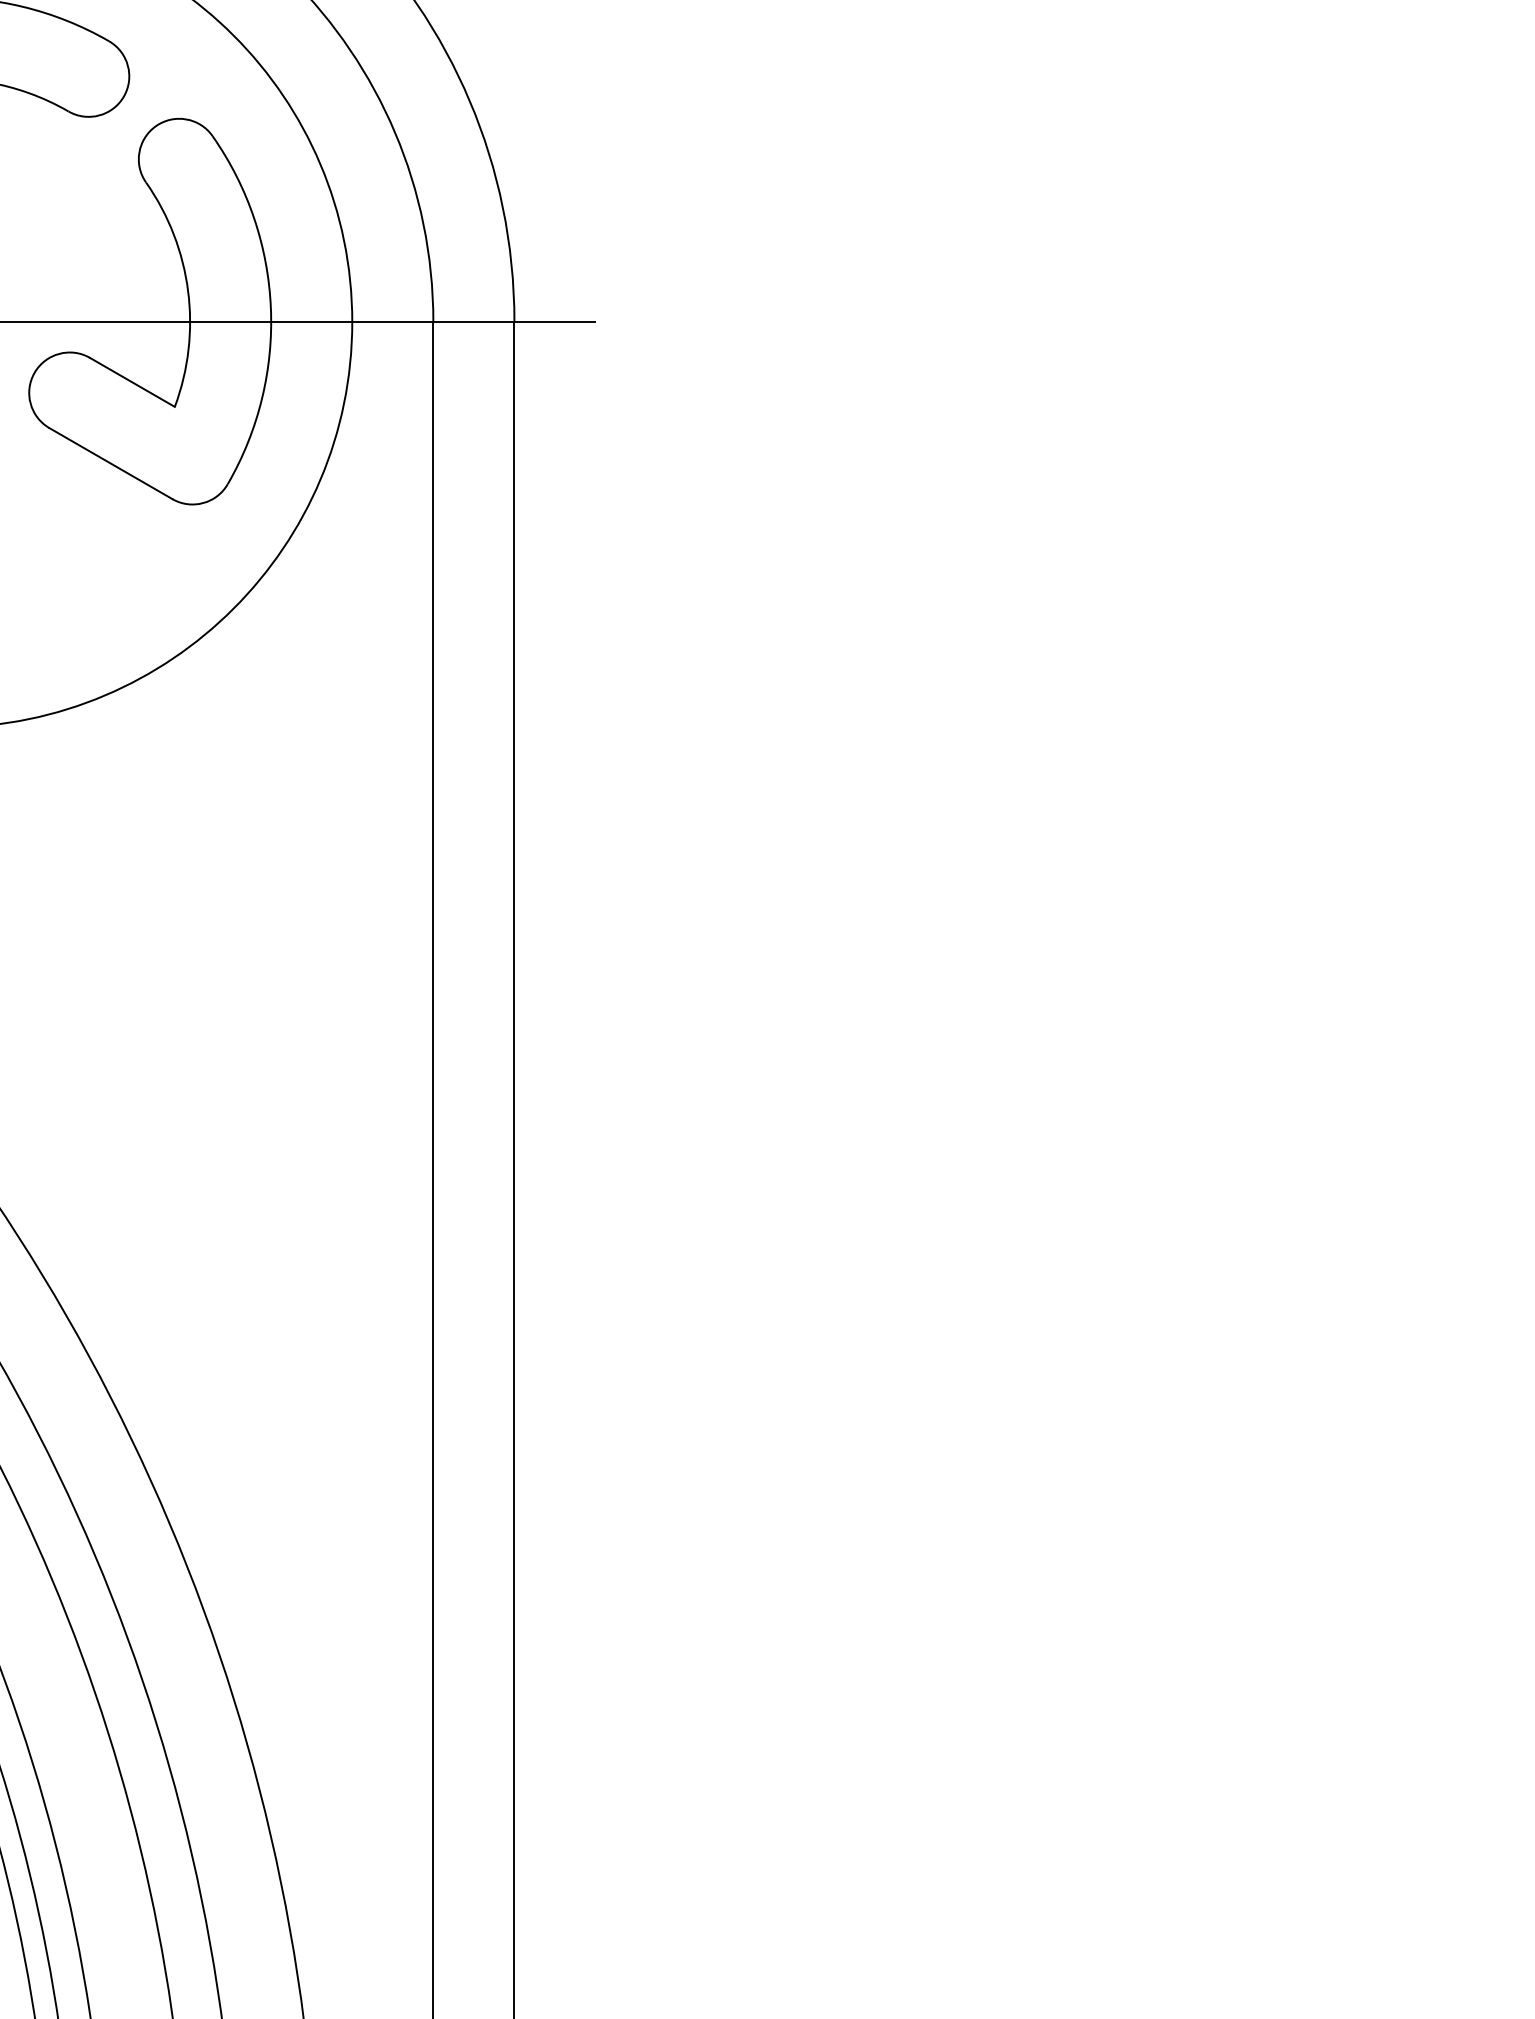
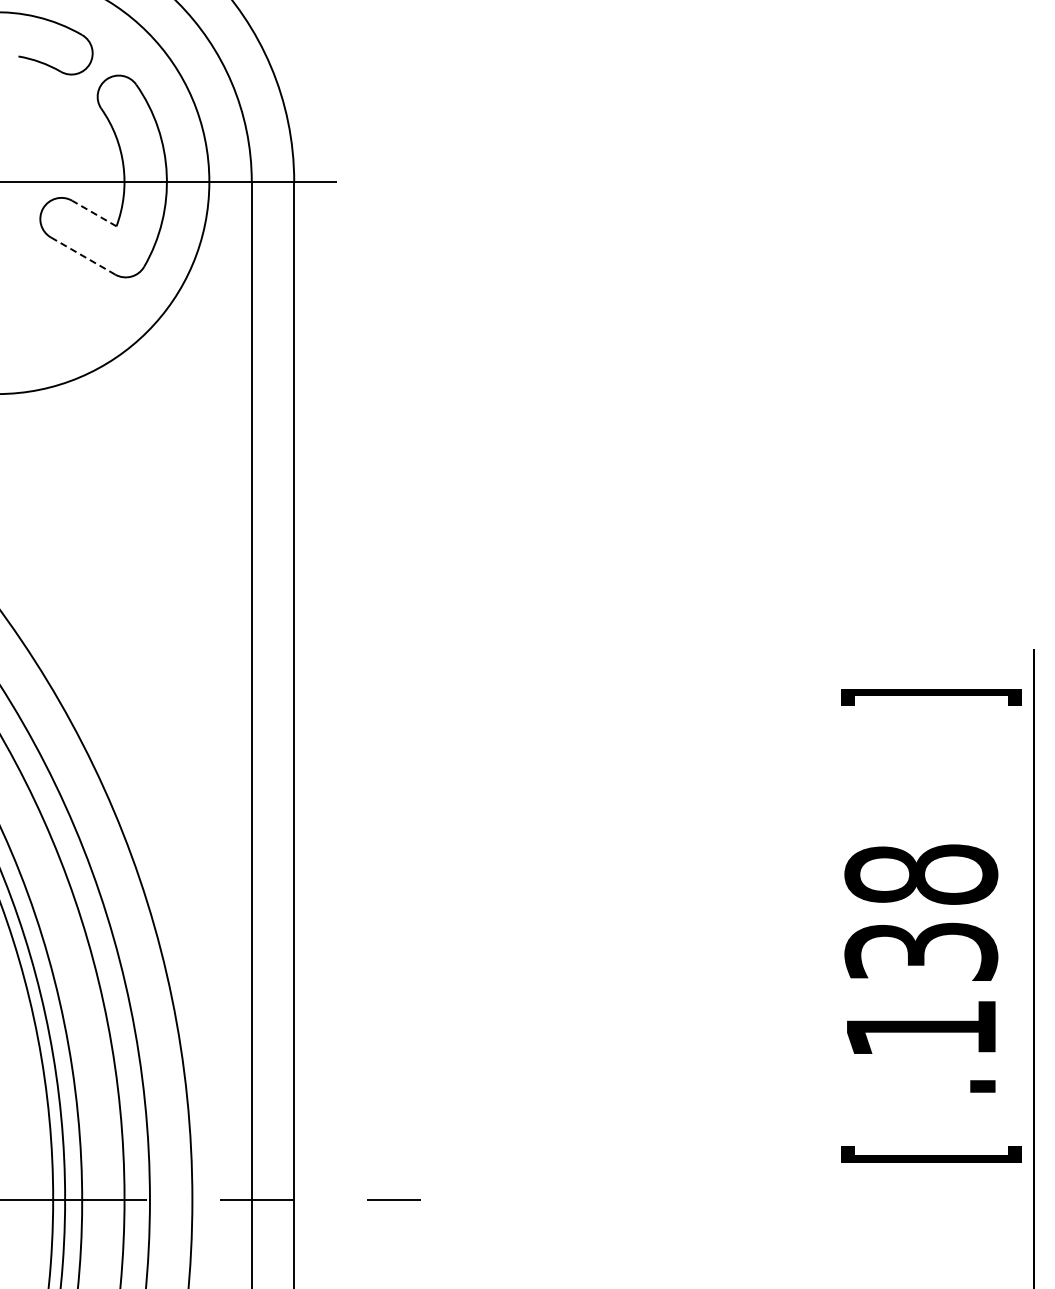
line: (132, 382) -> (94, 213), solid -> dashed
line: (111, 464) -> (83, 256), solid -> dashed

